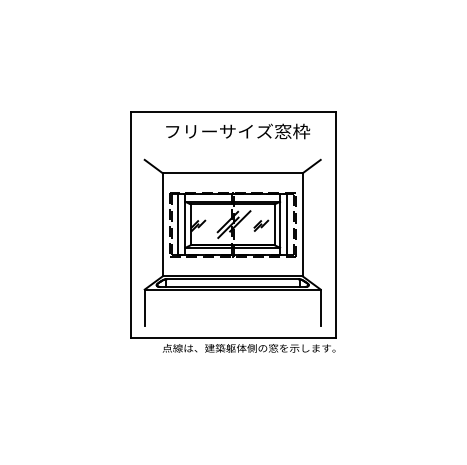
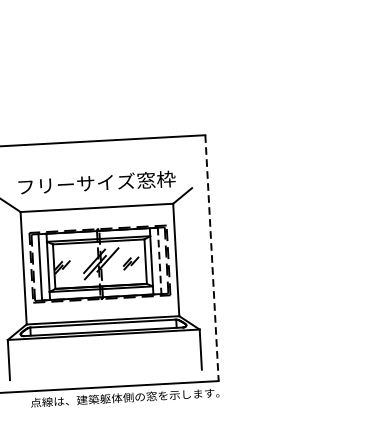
text: (238, 131) -> (97, 182), moved
line: (335, 224) -> (211, 257), solid -> dashed
line: (287, 225) -> (159, 261), solid -> dashed

